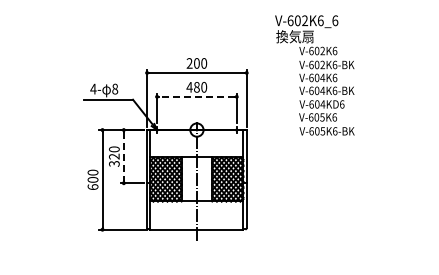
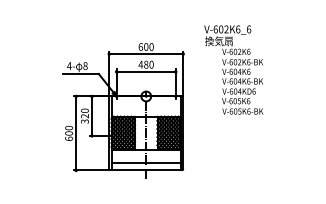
text: (189, 63) -> (140, 47), 200 -> 600
text: (314, 75) -> (233, 70), moved
line: (196, 96) -> (145, 71), dashed -> solid
line: (123, 156) -> (91, 116), dashed -> solid
line: (196, 219) -> (145, 162), added

